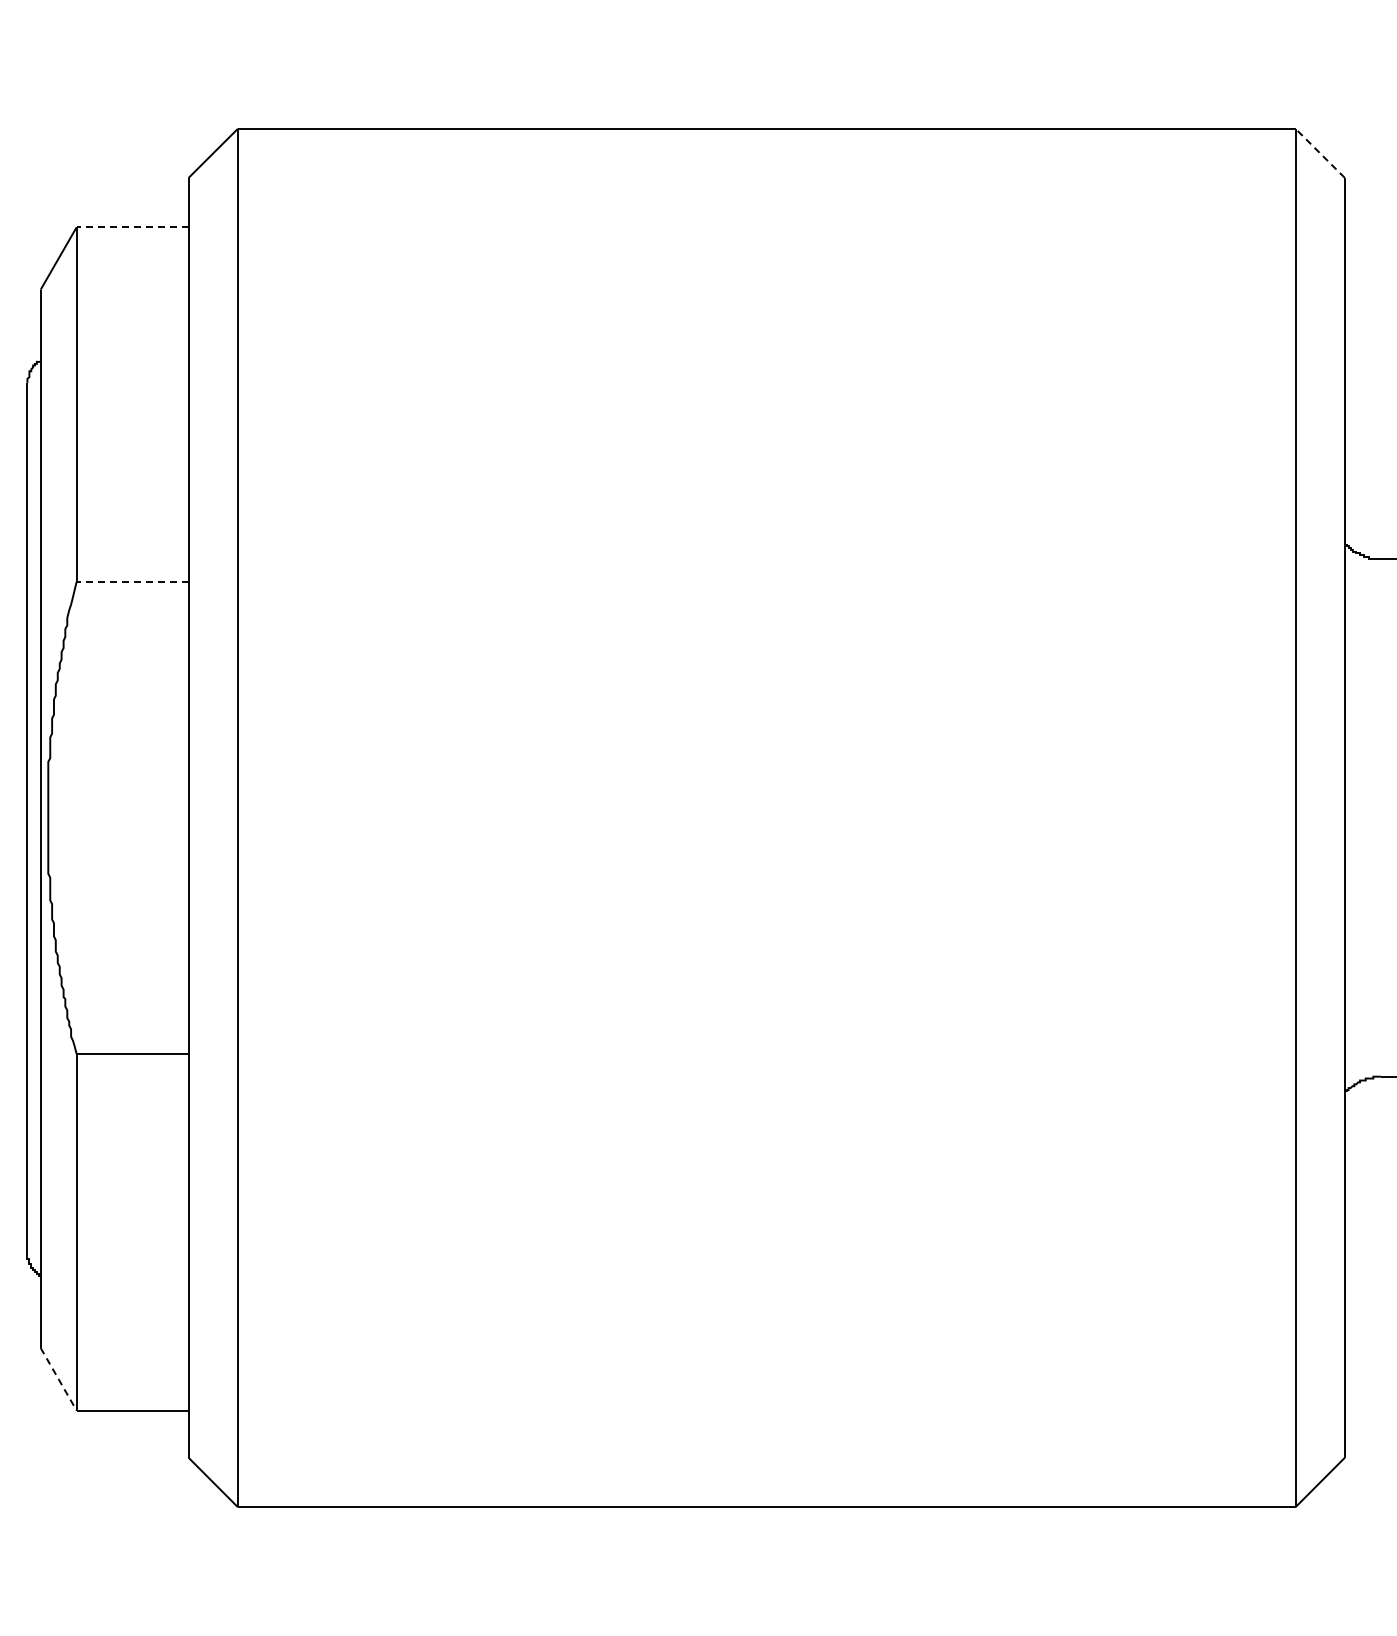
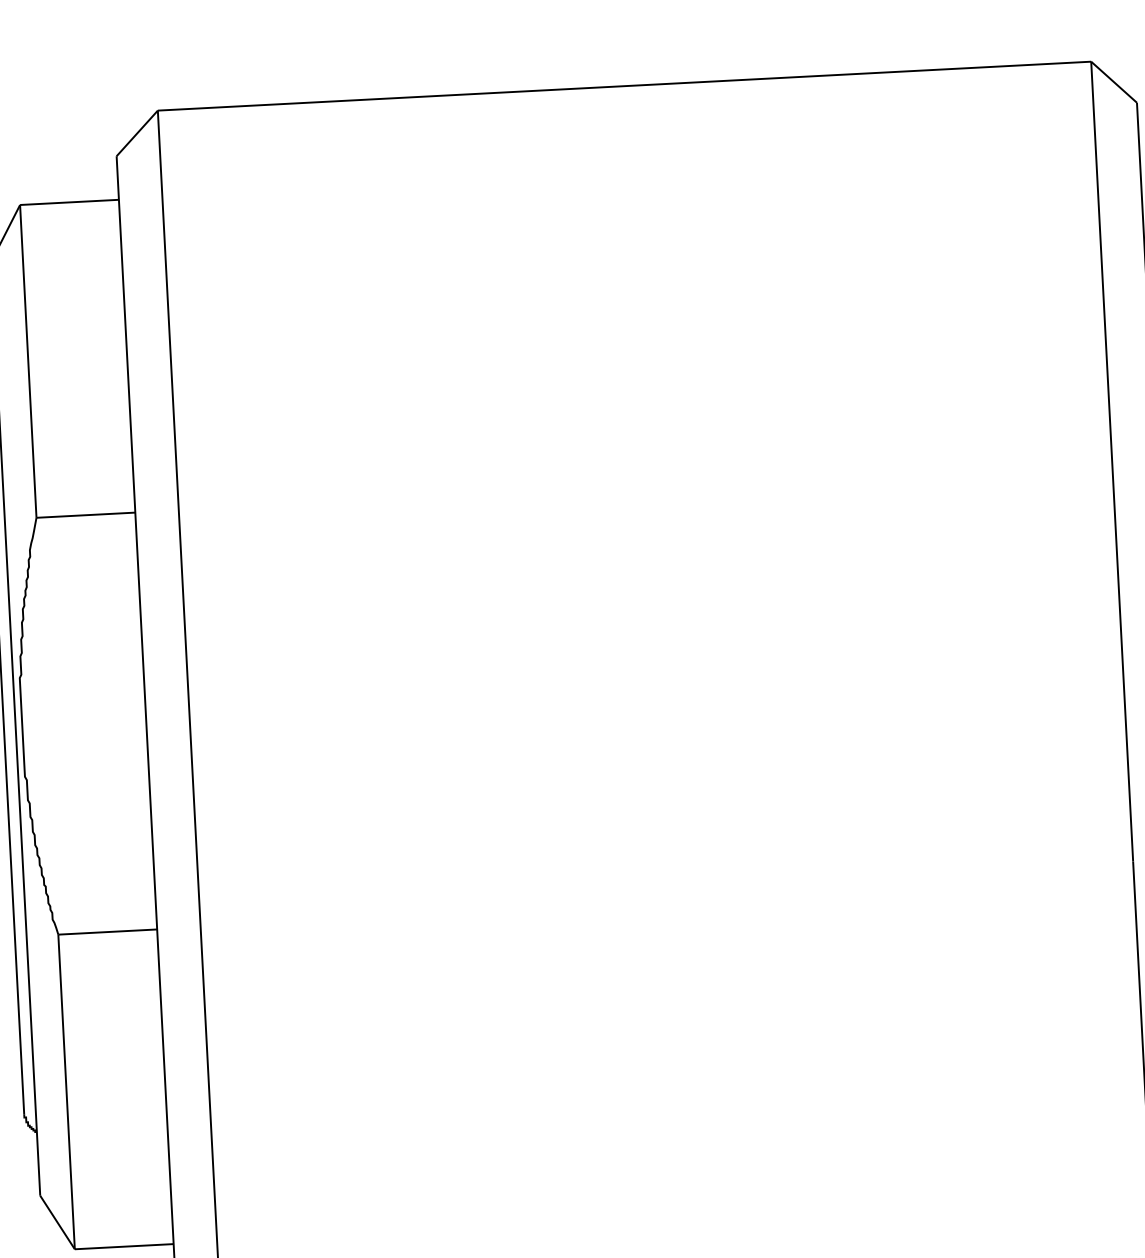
line: (1320, 153) -> (1114, 82), dashed -> solid
line: (132, 227) -> (69, 202), dashed -> solid
line: (132, 581) -> (85, 514), dashed -> solid
line: (58, 1379) -> (57, 1222), dashed -> solid

